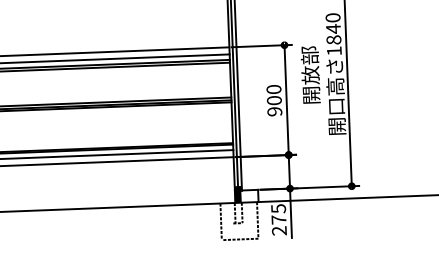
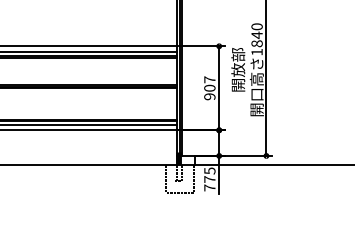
text: (273, 89) -> (209, 79), 900 -> 907
text: (278, 230) -> (209, 187), 275 -> 775

